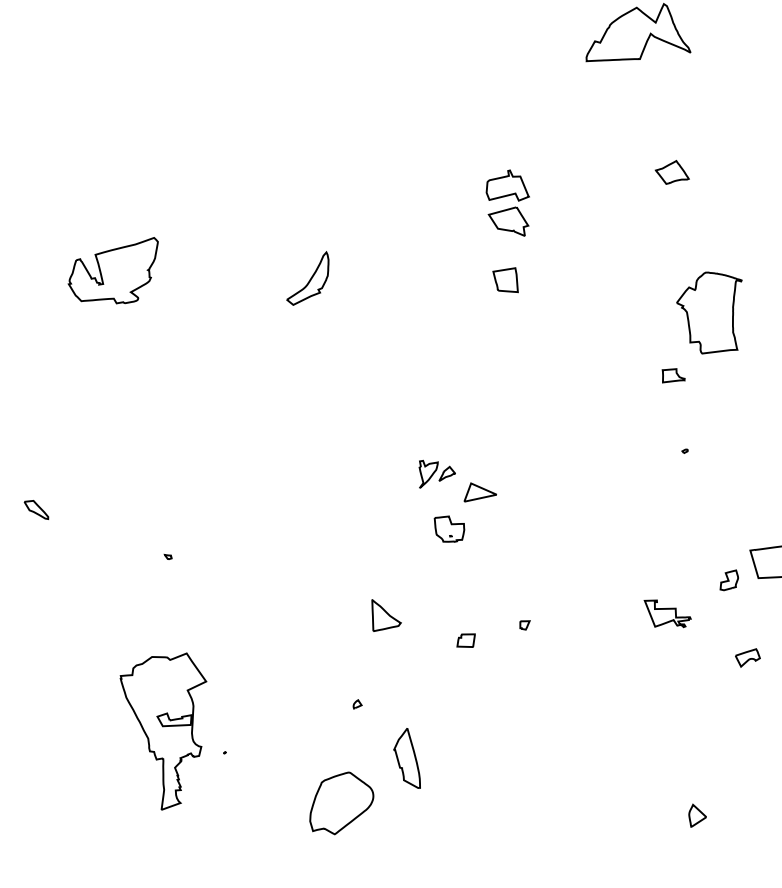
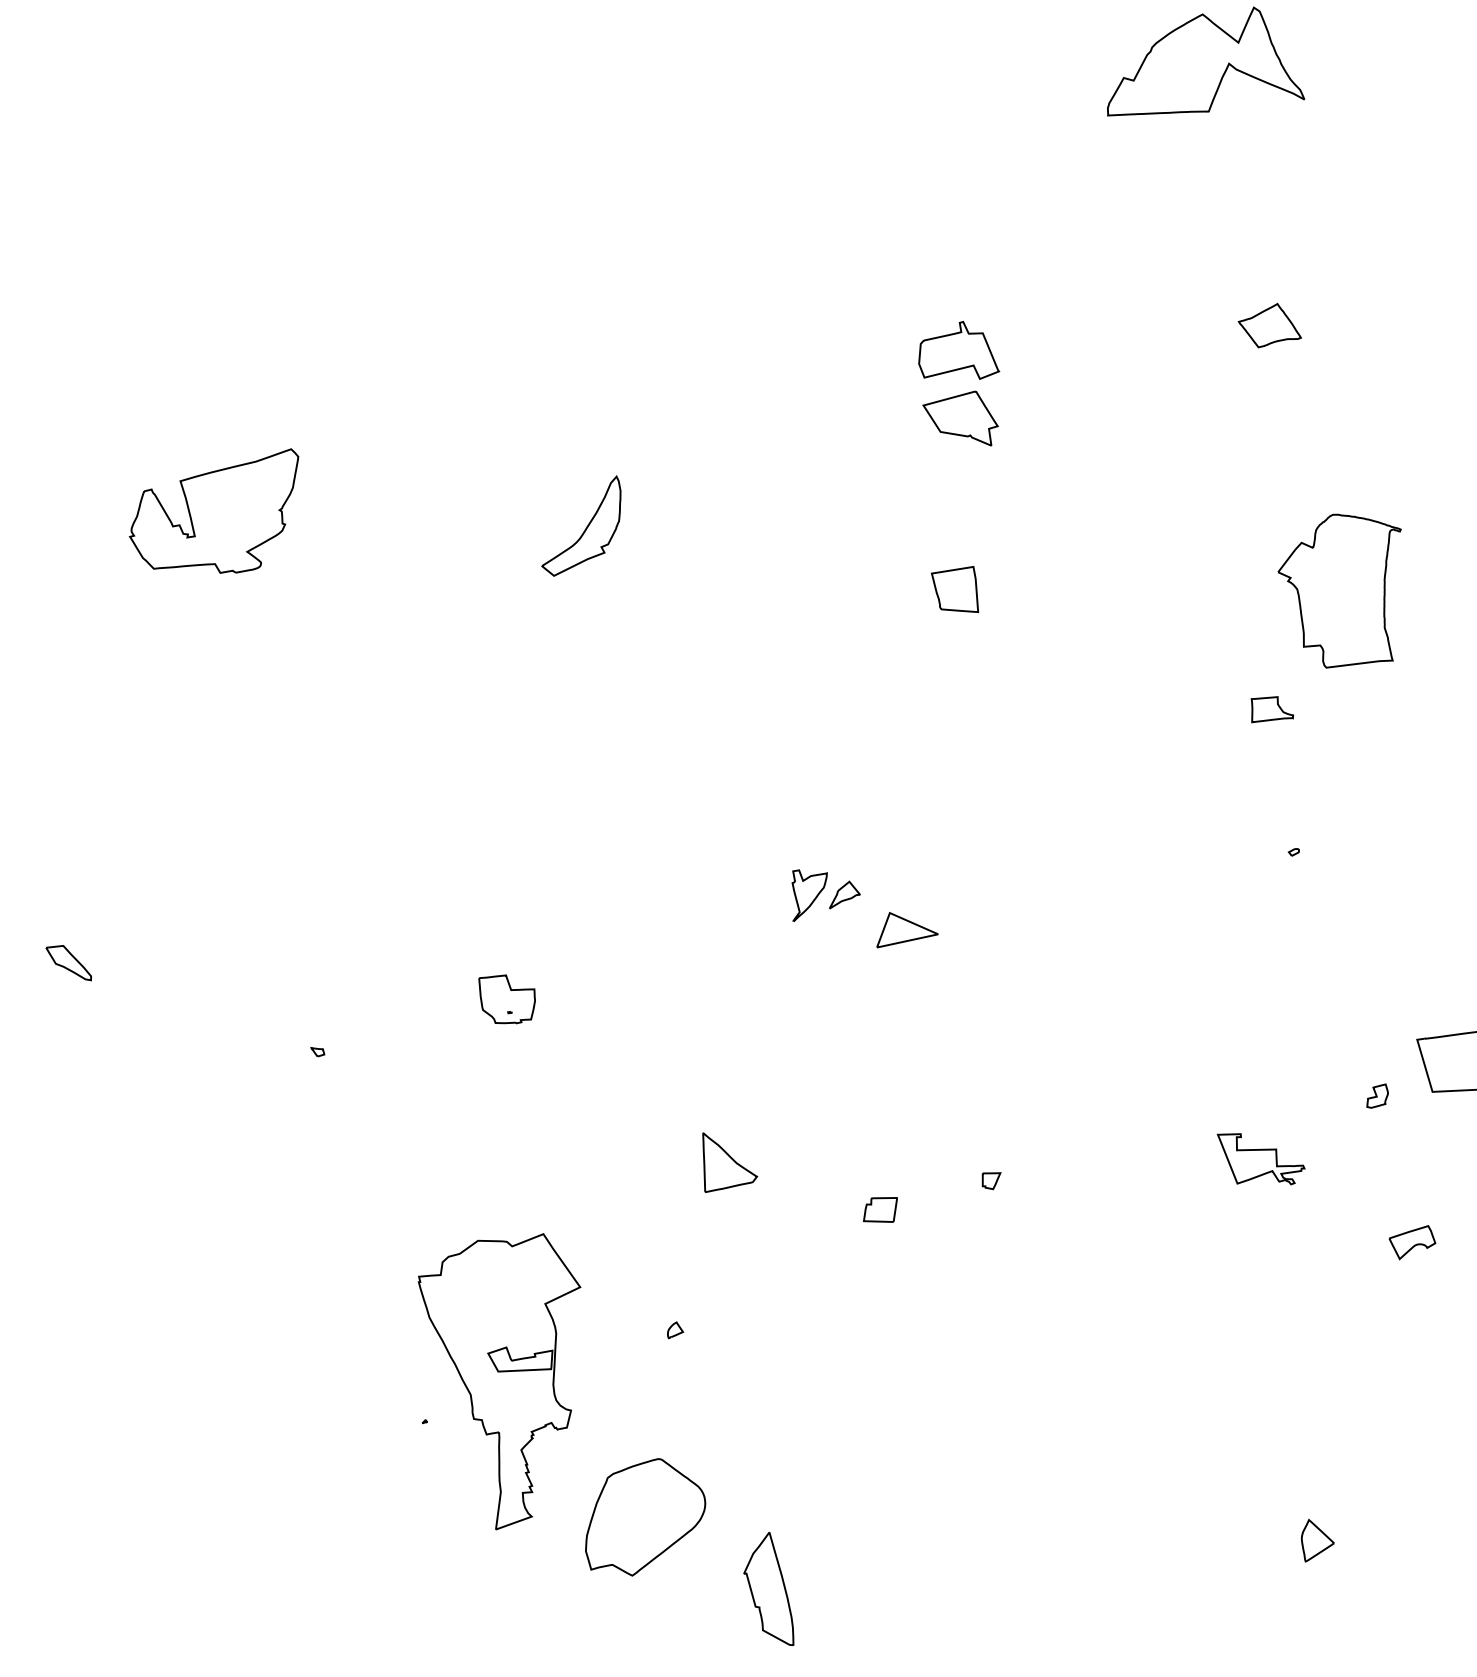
part: (505, 280) -> (954, 590), moved
part: (449, 528) -> (507, 998), moved
part: (729, 580) -> (1377, 1096), size x0.62
part: (163, 731) -> (499, 1381), moved
part: (406, 758) -> (767, 1589), moved

